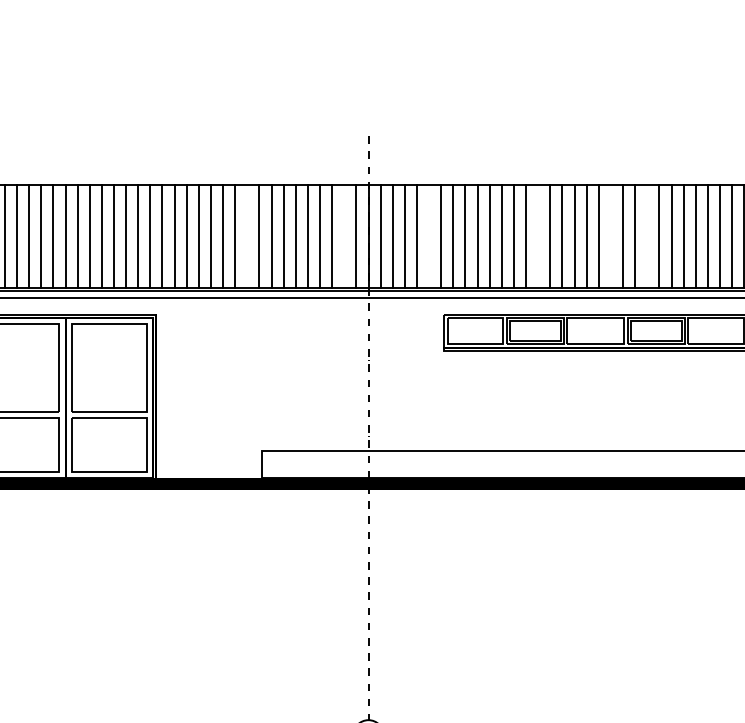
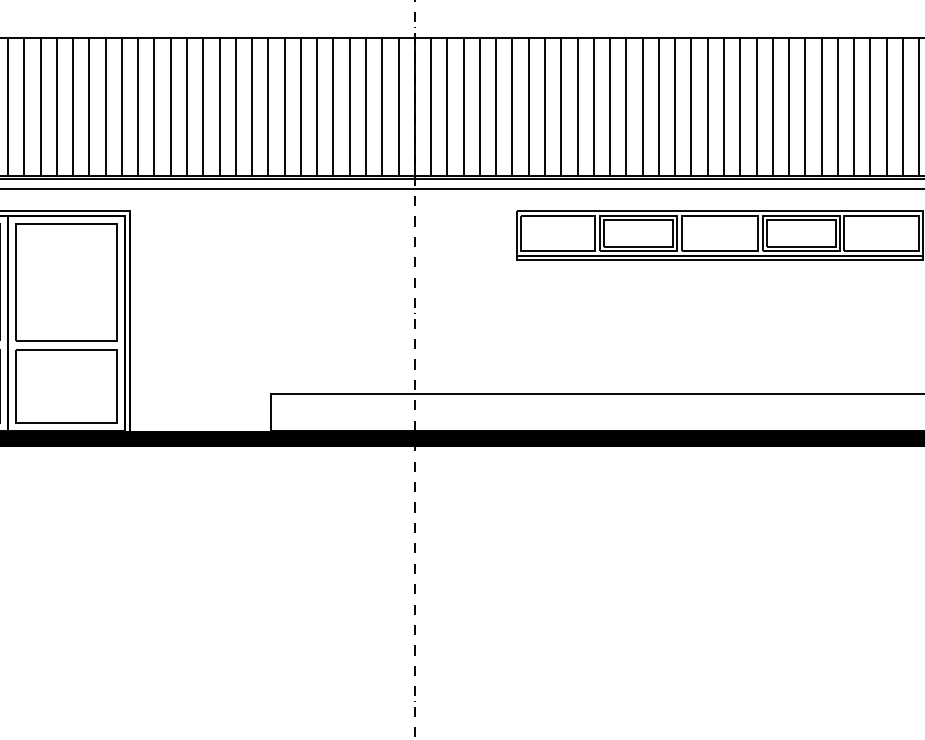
line: (247, 236) -> (252, 106), added
line: (344, 236) -> (382, 106), added
line: (429, 236) -> (496, 106), added
line: (538, 236) -> (643, 106), added
line: (610, 236) -> (739, 106), added
line: (647, 236) -> (789, 106), added

